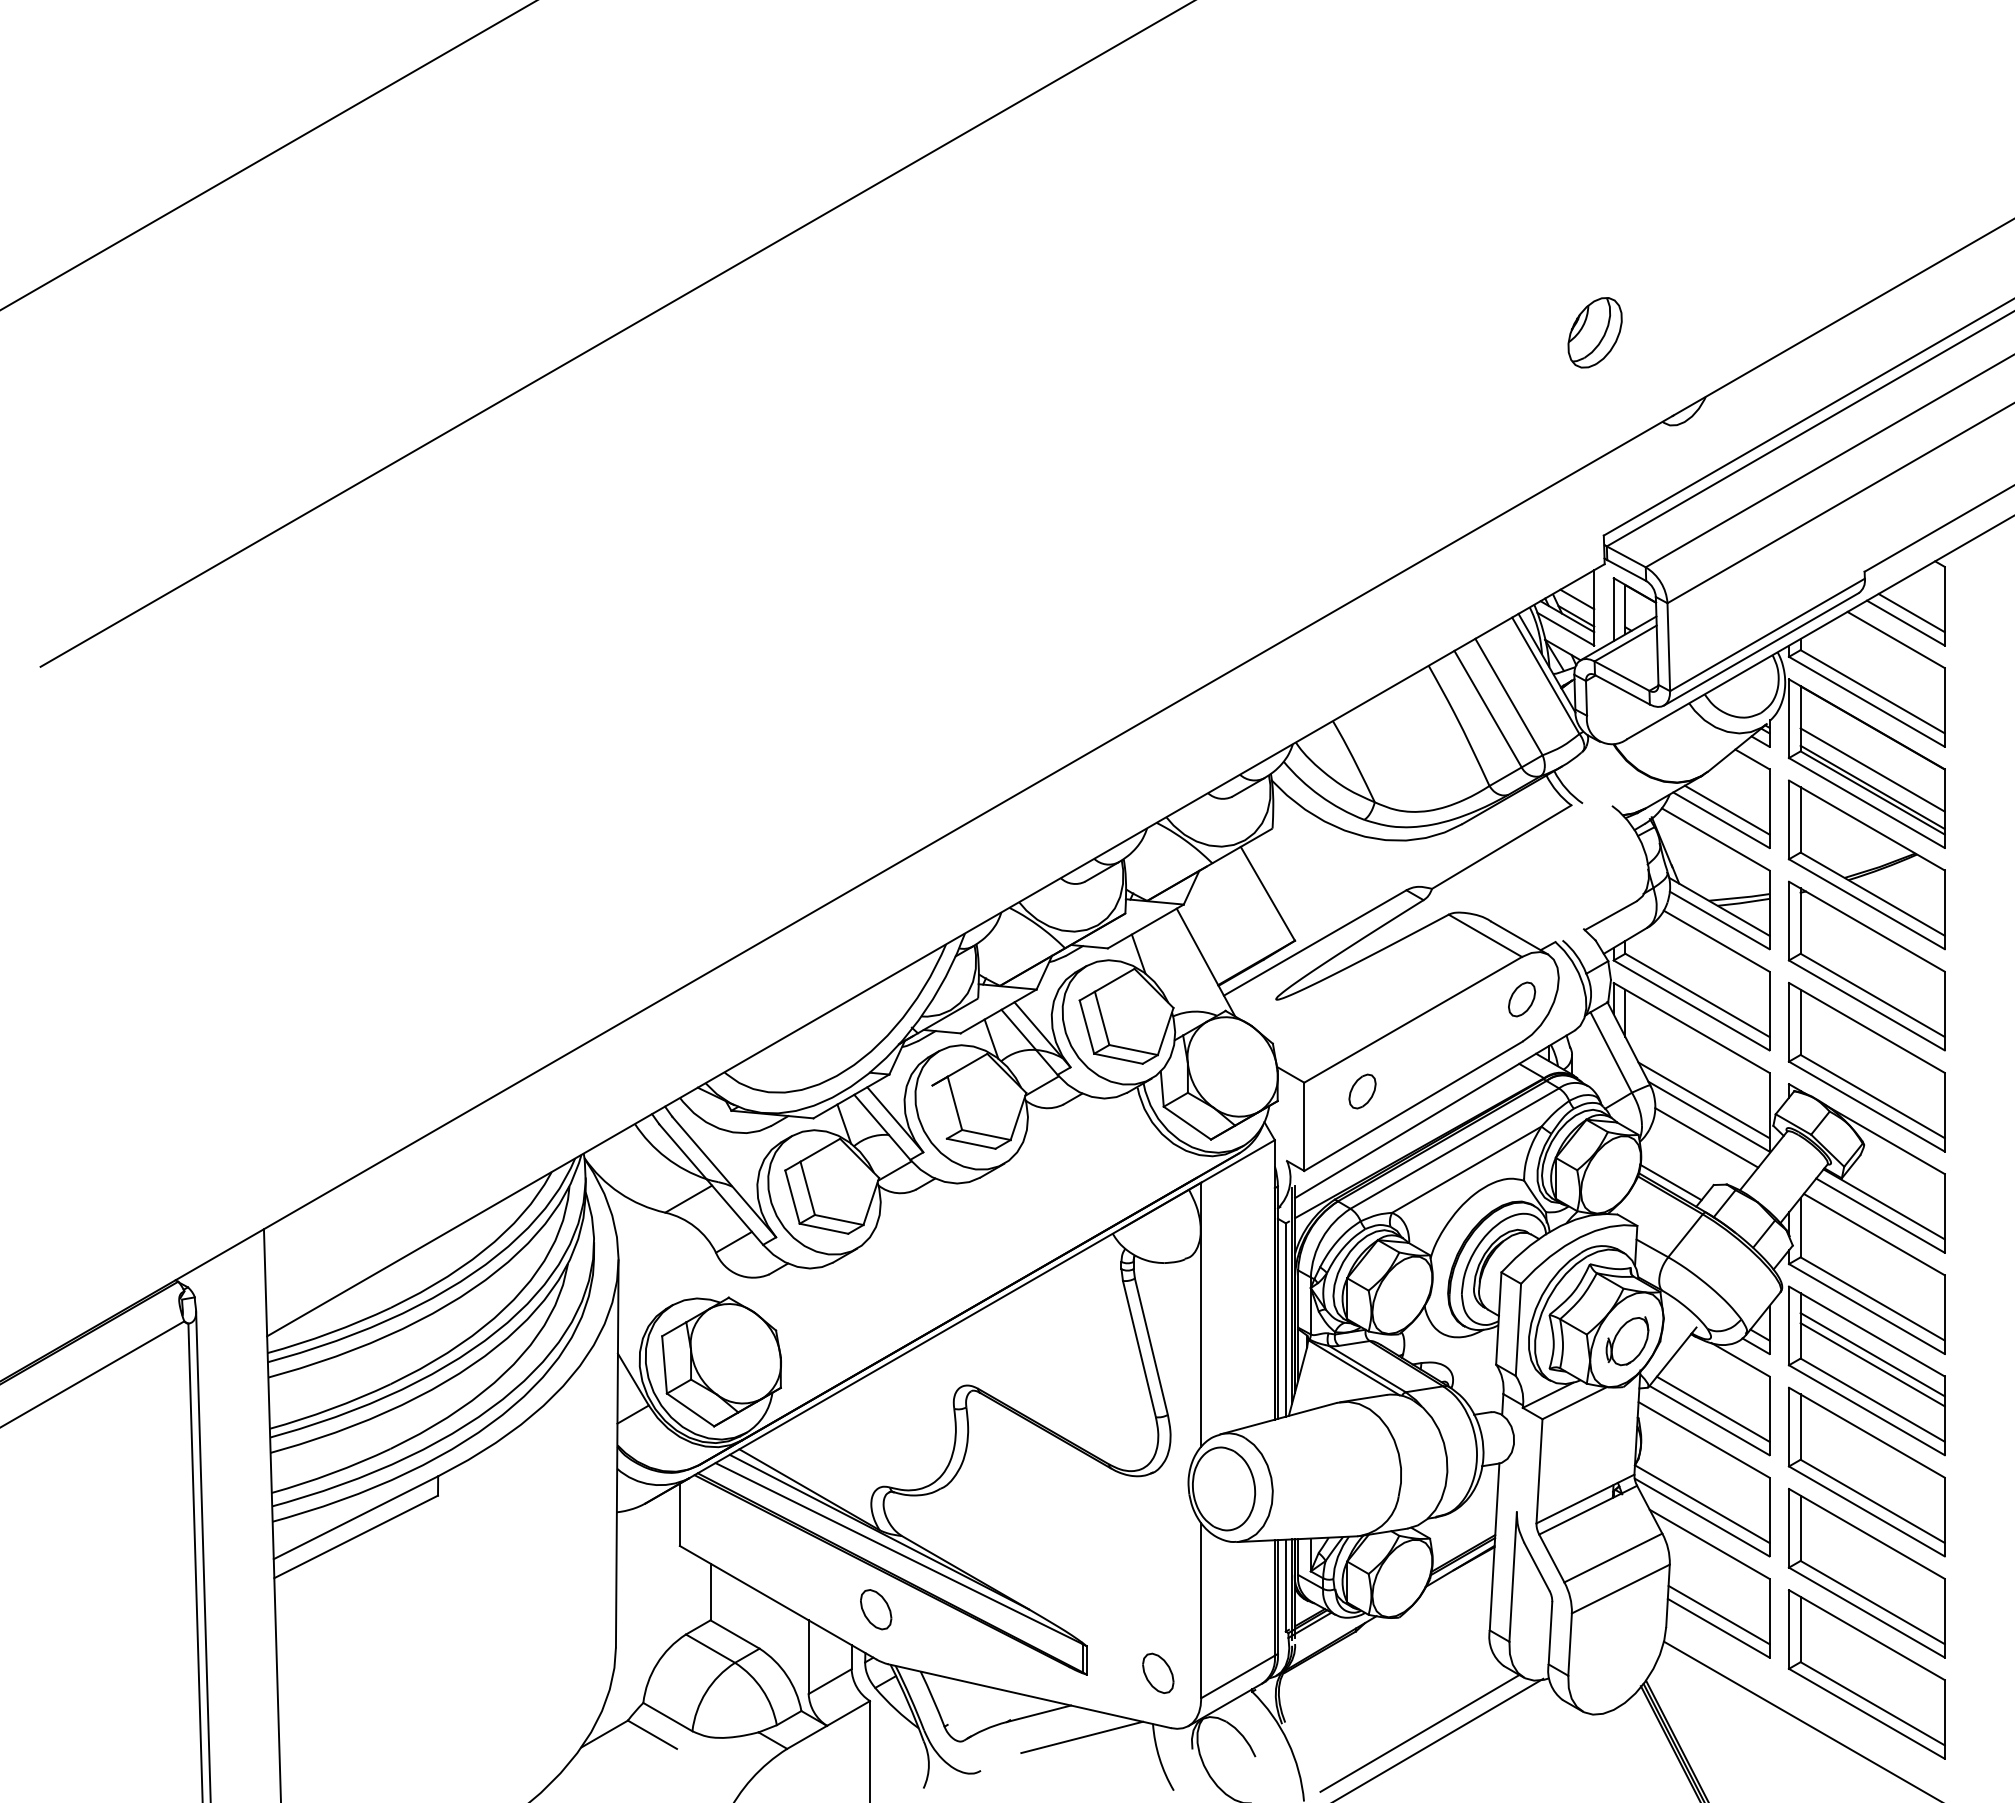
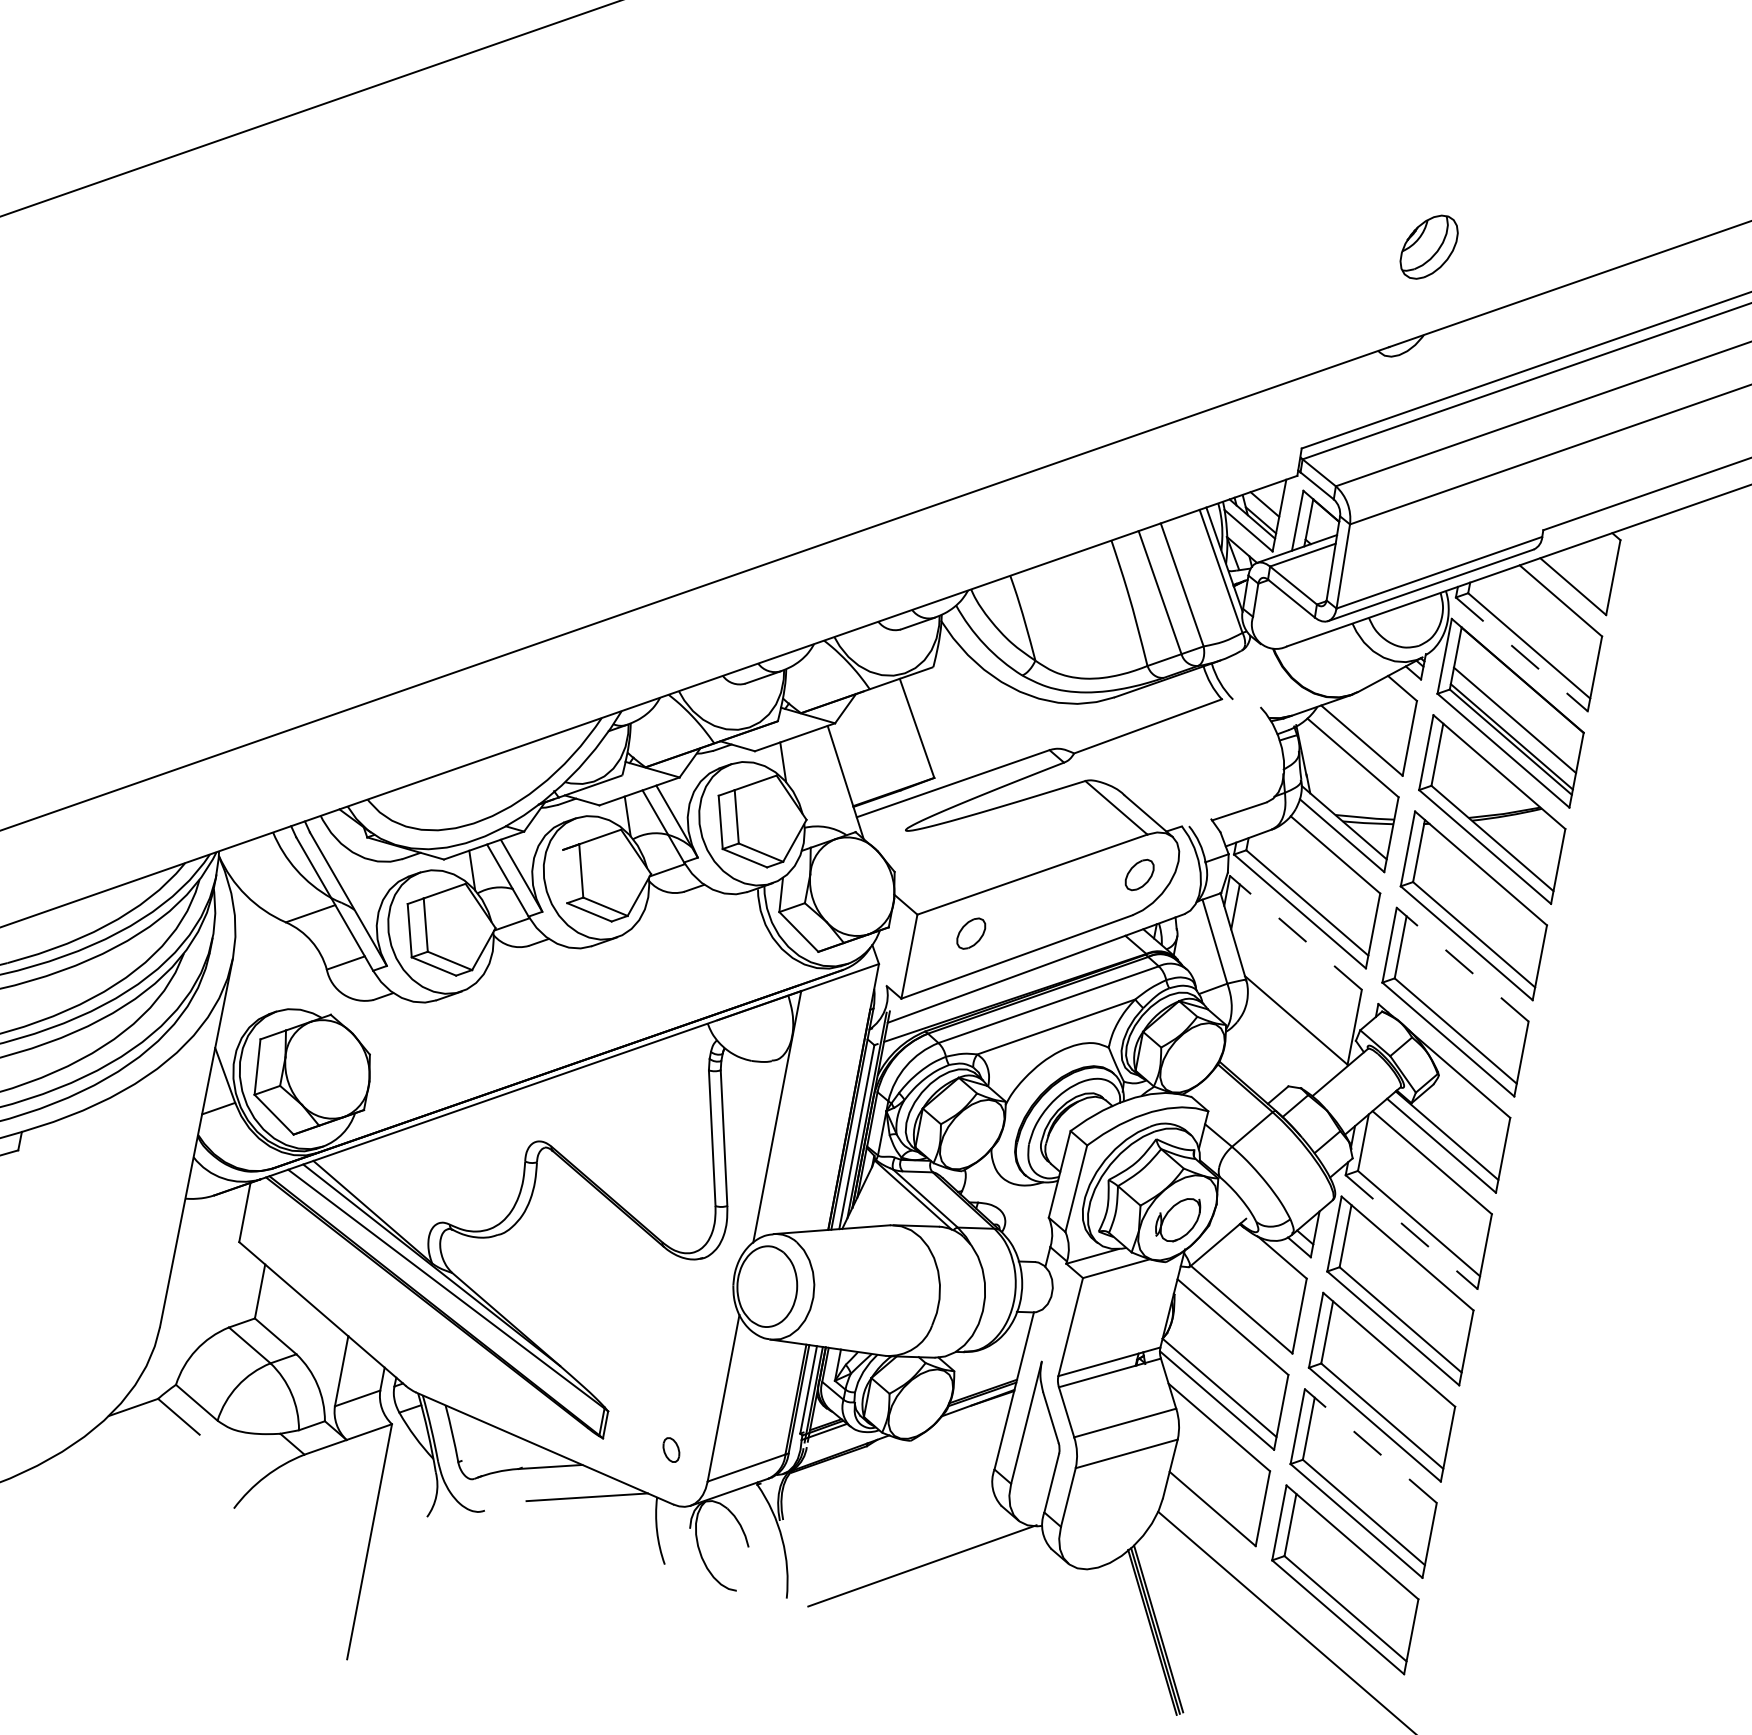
part: (1594, 332) -> (1428, 246), moved
line: (1911, 612) -> (1580, 577), removed
line: (1866, 701) -> (1521, 654), solid -> dashed
line: (1726, 809) -> (1368, 731), removed
line: (1691, 1027) -> (1295, 932), solid -> dashed
line: (1866, 1027) -> (1462, 964), solid -> dashed
line: (1703, 1100) -> (1294, 1004), removed
line: (1706, 1137) -> (1290, 1039), removed
line: (1670, 1182) -> (1247, 1076), removed
line: (1866, 1309) -> (1411, 1232), solid -> dashed
line: (1872, 1354) -> (1408, 1276), removed
line: (1872, 1364) -> (1406, 1285), removed
line: (1712, 1408) -> (1246, 1298), removed
line: (1866, 1533) -> (1370, 1445), solid -> dashed
part: (876, 1609) -> (414, 1338), removed
line: (1718, 1614) -> (1215, 1495), removed
part: (1158, 1672) -> (671, 1449), size x0.6
line: (1419, 1733) -> (908, 1554), removed

